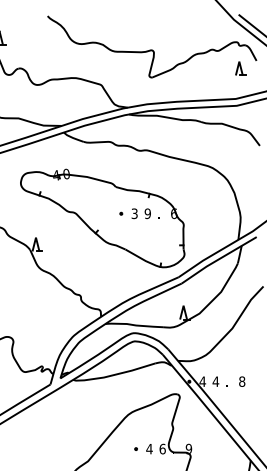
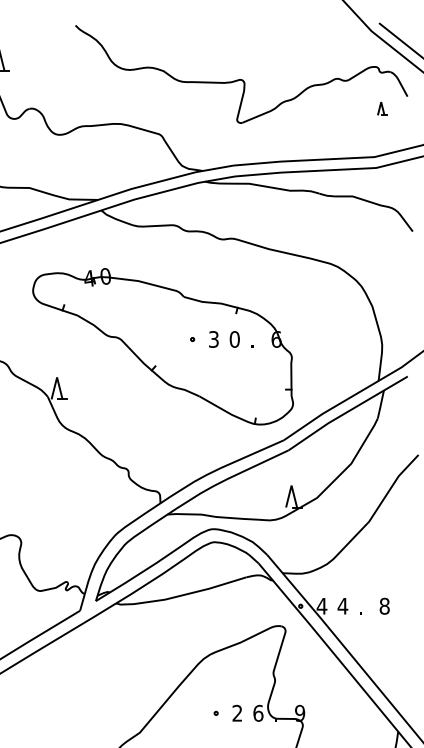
part: (240, 68) -> (381, 108), size x0.6
text: (147, 213) -> (234, 339), 9 -> 0
text: (149, 448) -> (237, 712), 4 -> 2

